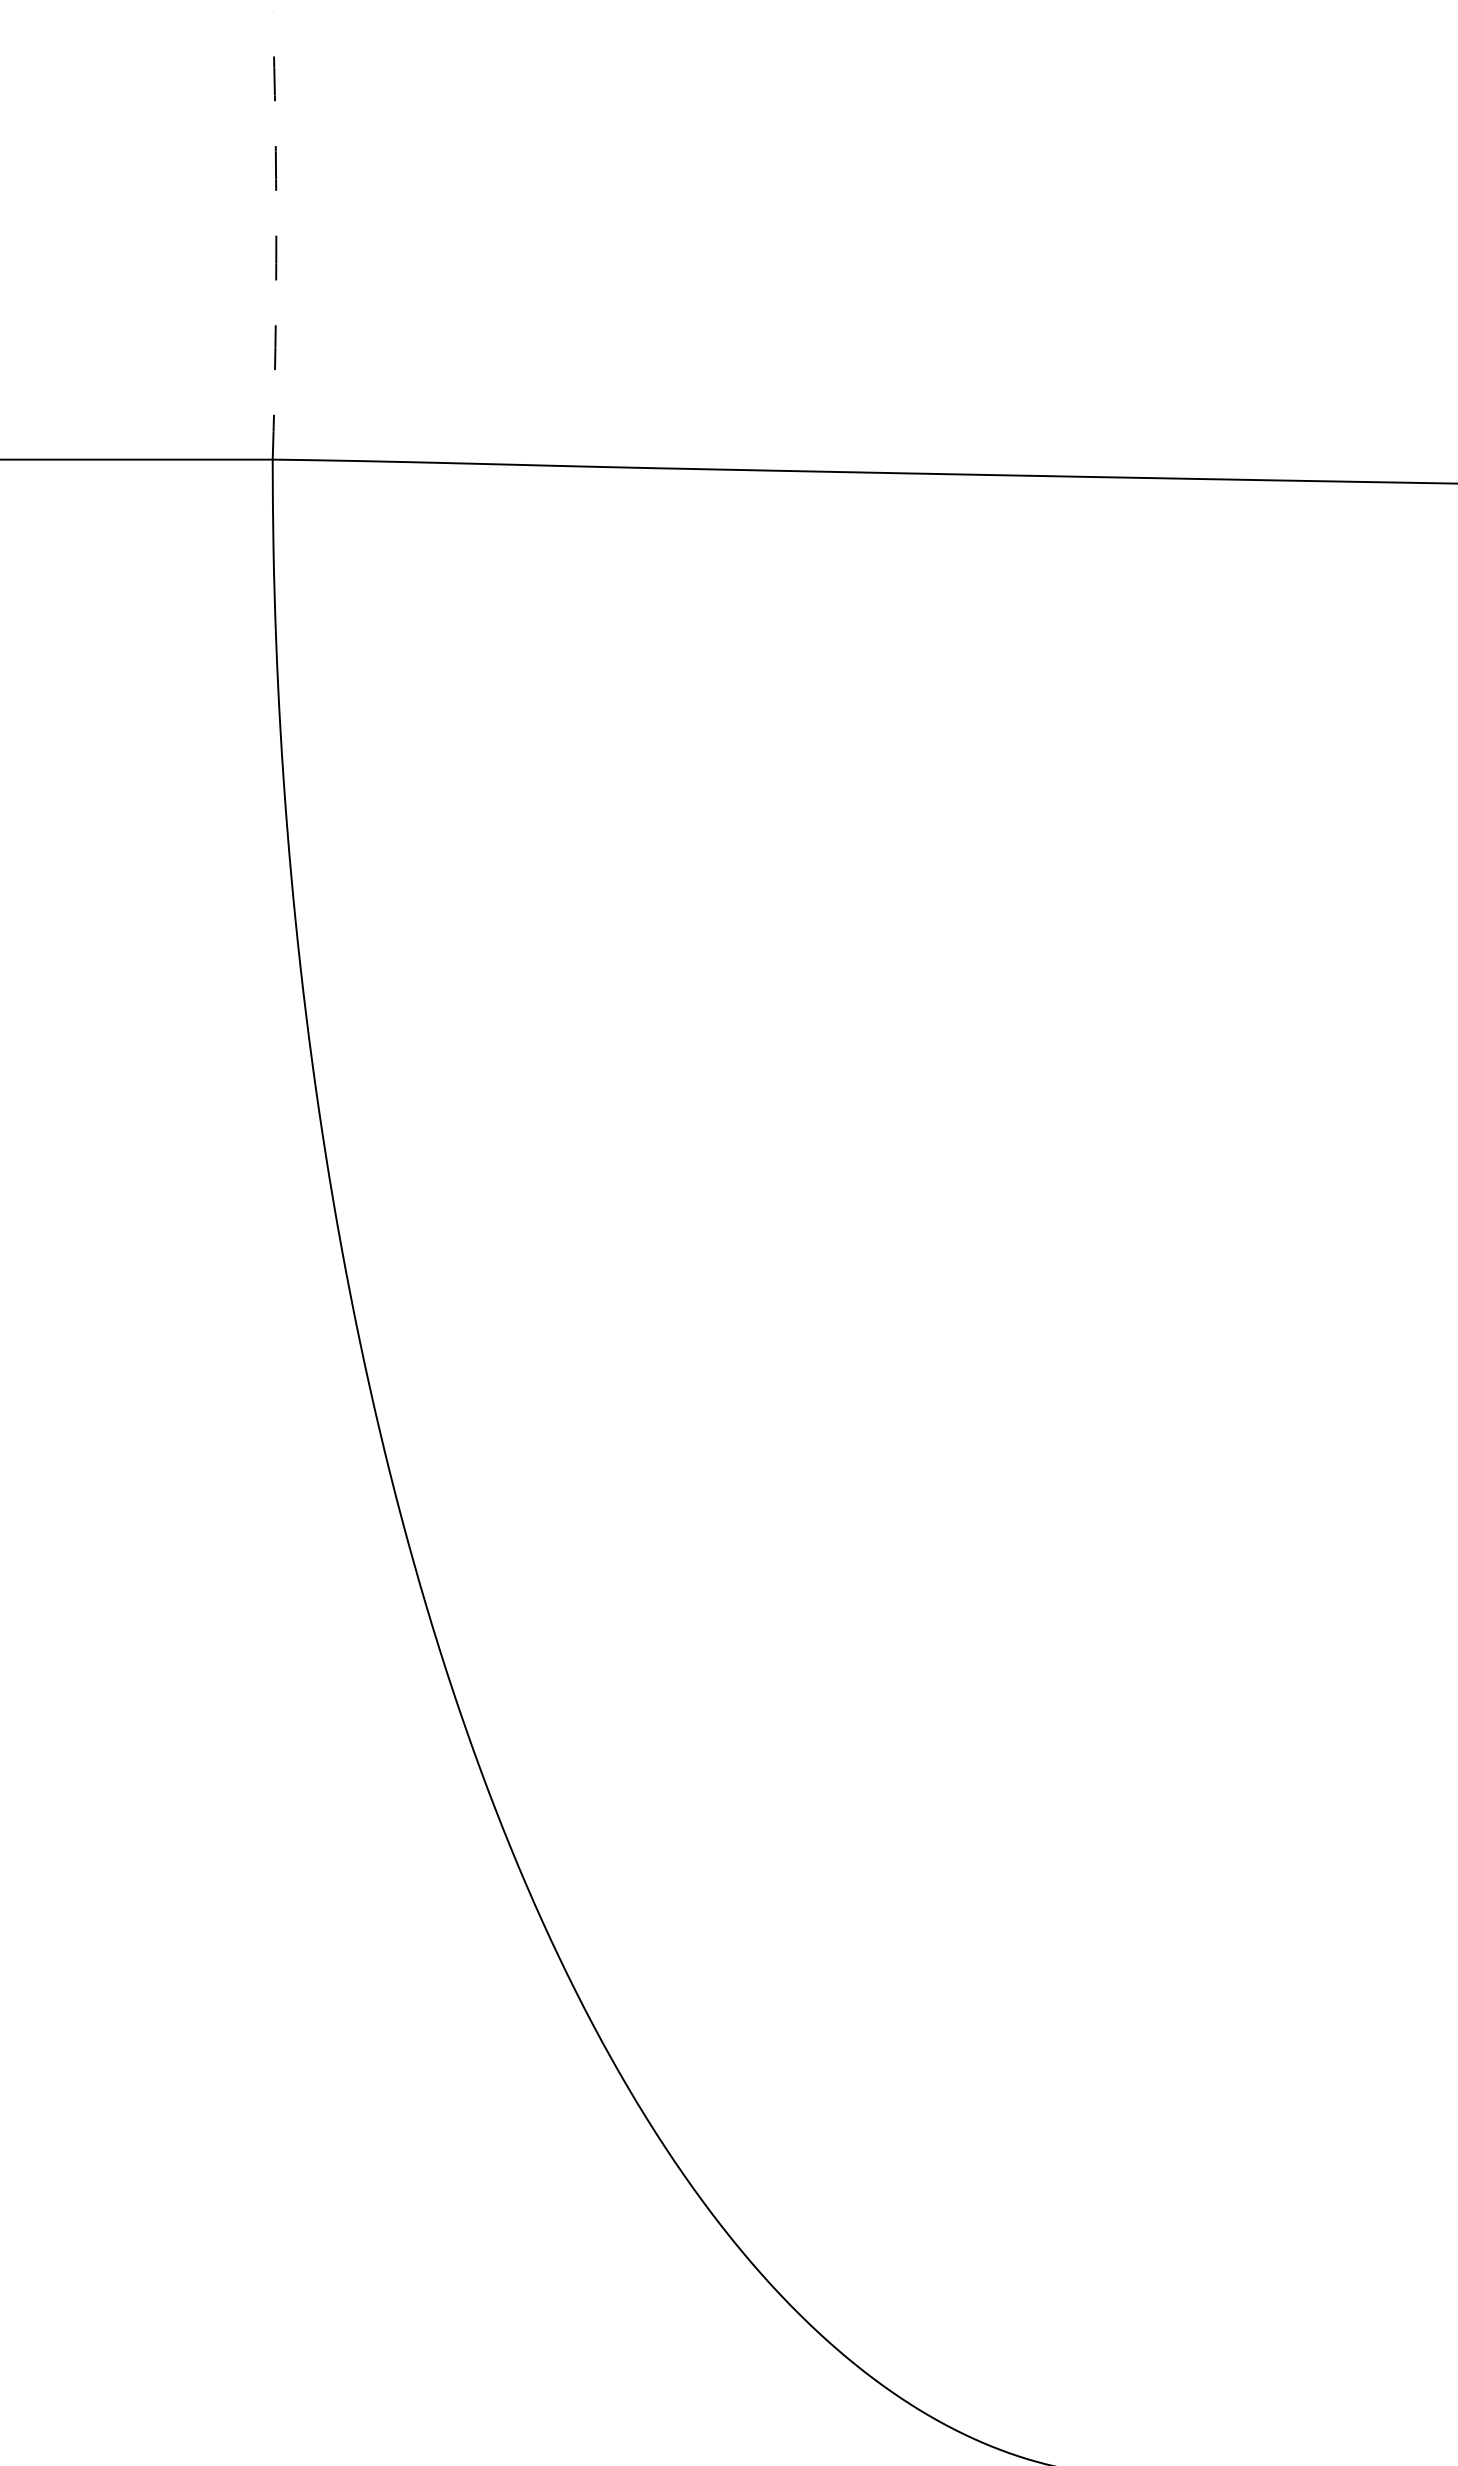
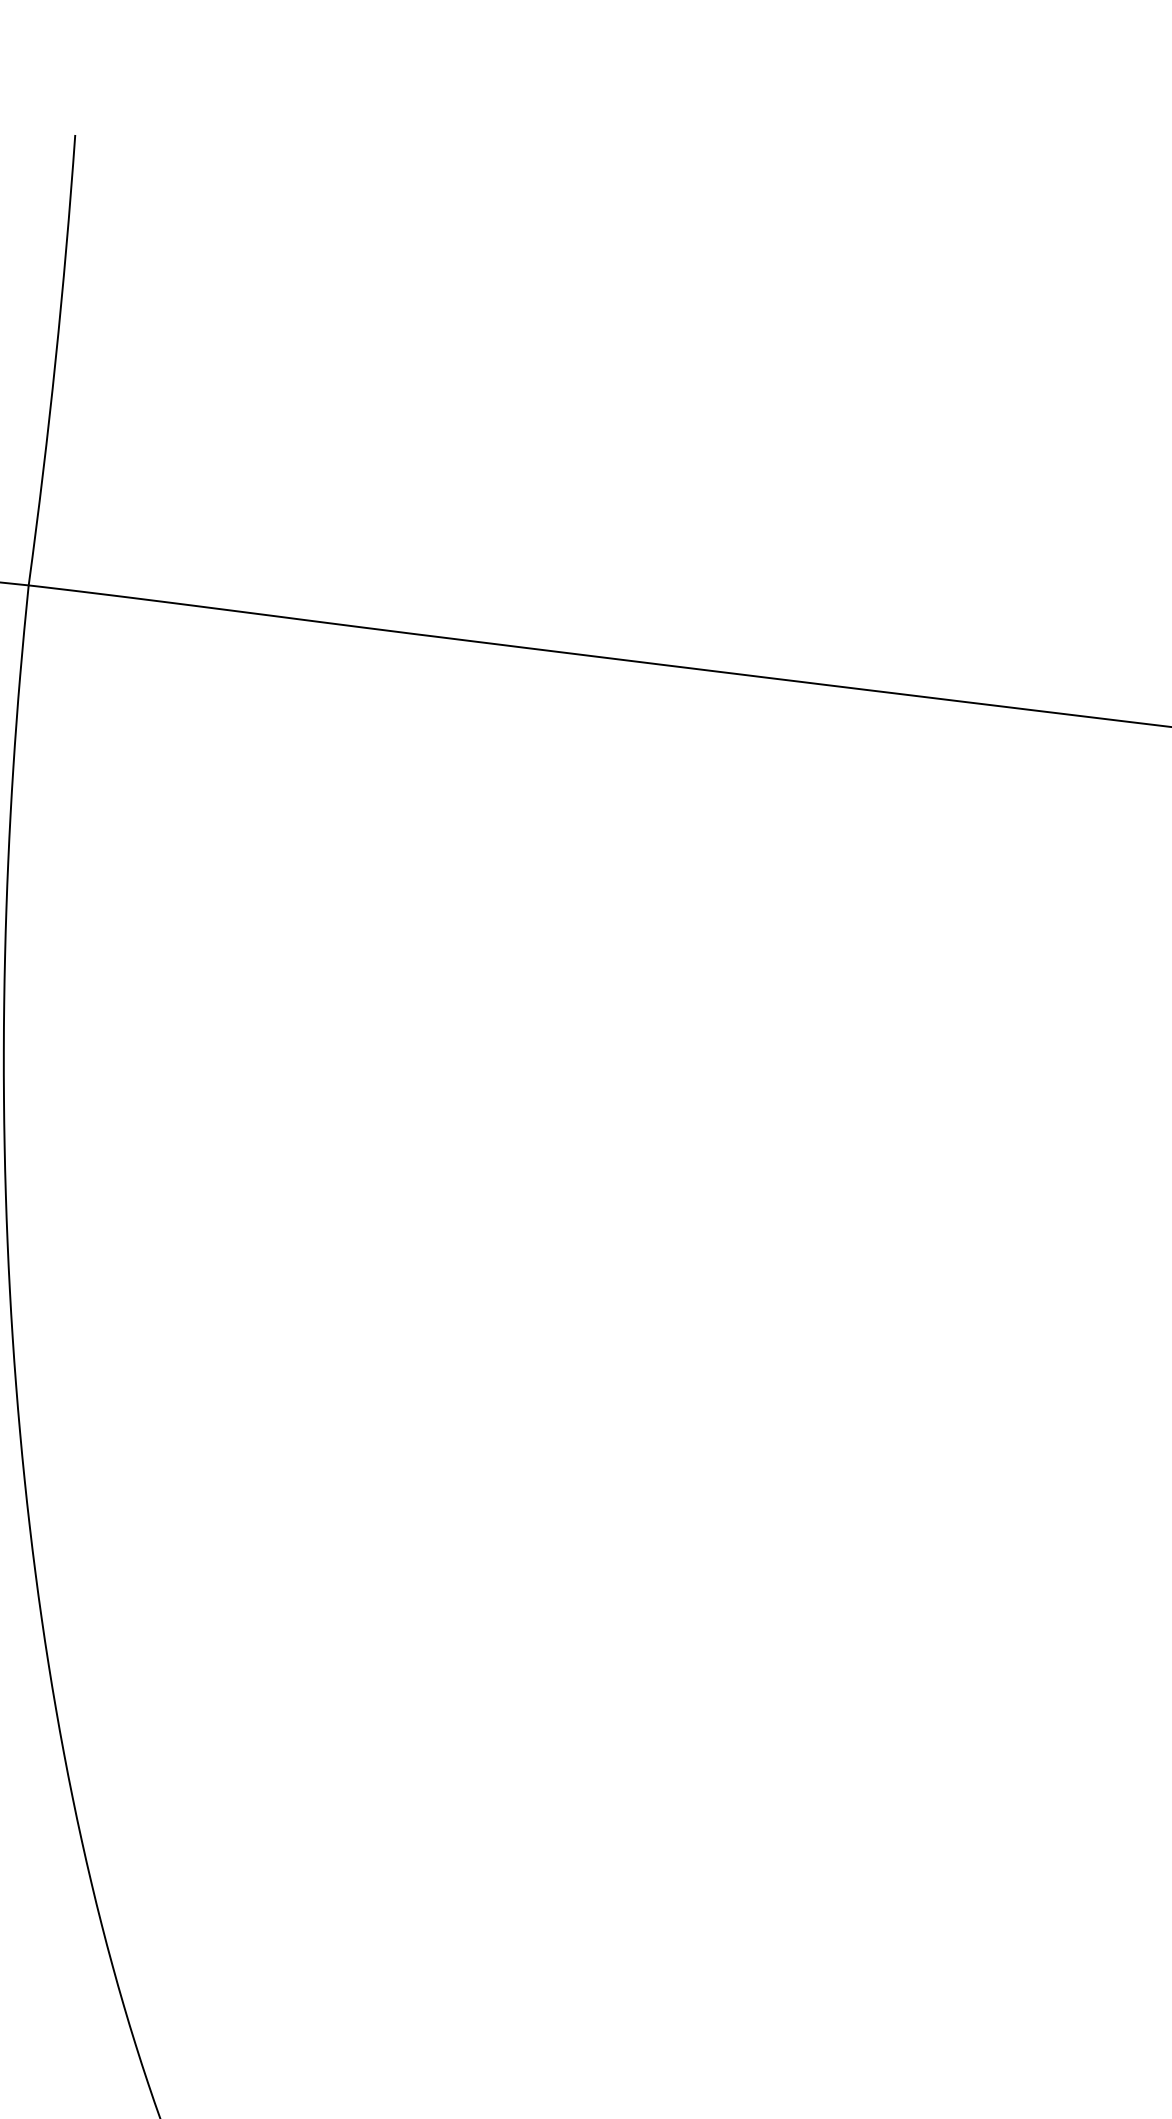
arc: (276, 235) -> (55, 360), dashed -> solid

